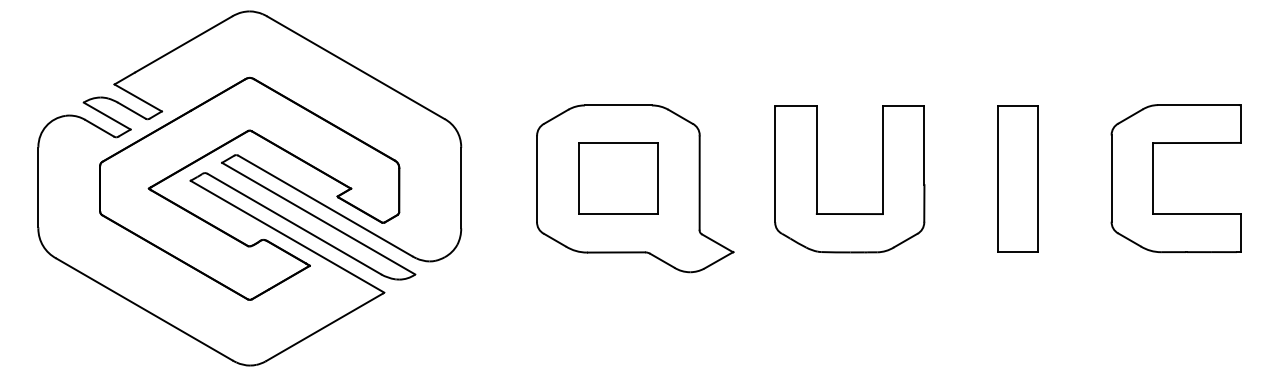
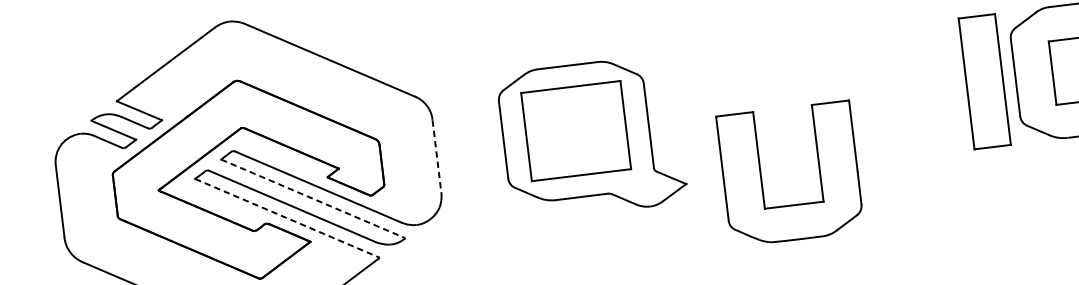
part: (618, 178) -> (576, 130), size x1.4
part: (1017, 178) -> (984, 81), moved
part: (817, 179) -> (761, 177), moved
line: (461, 188) -> (437, 156), solid -> dashed
line: (318, 218) -> (313, 198), solid -> dashed
line: (287, 236) -> (287, 218), solid -> dashed

